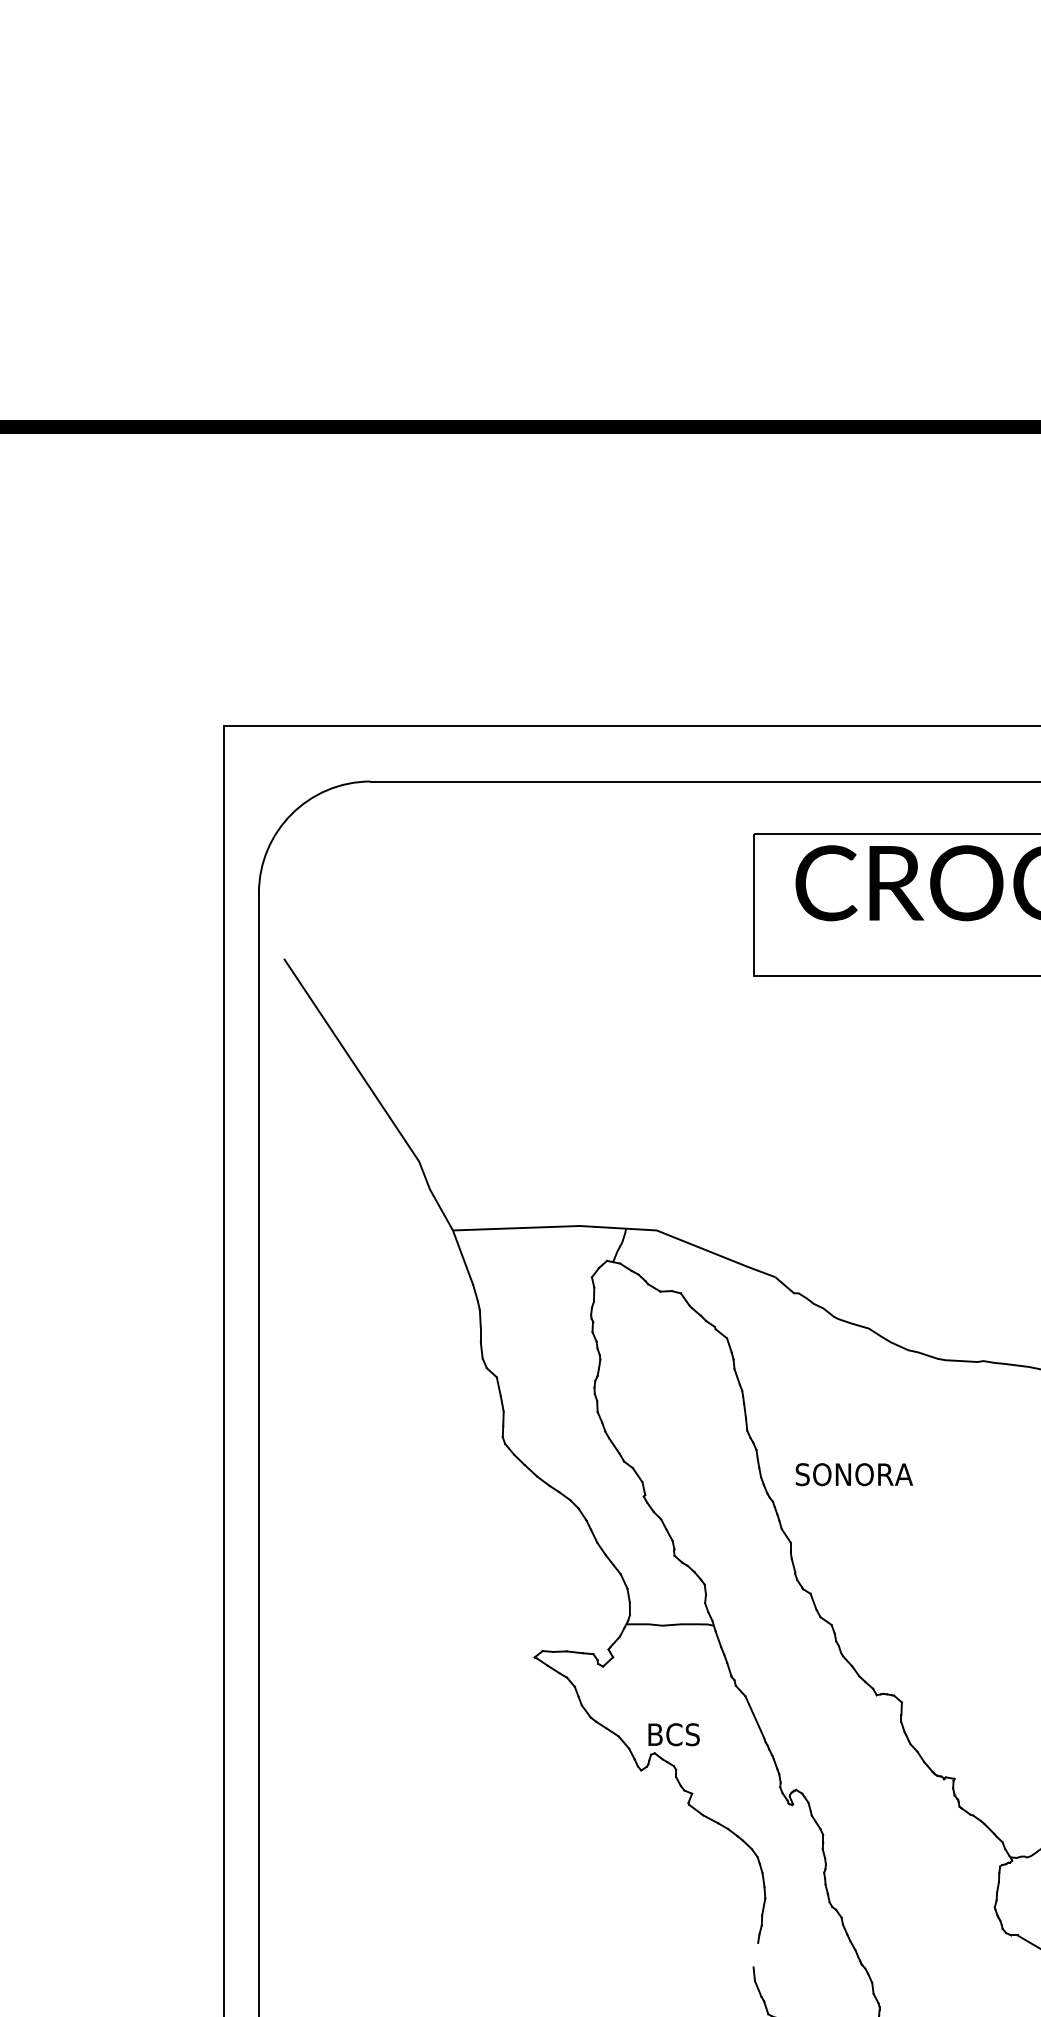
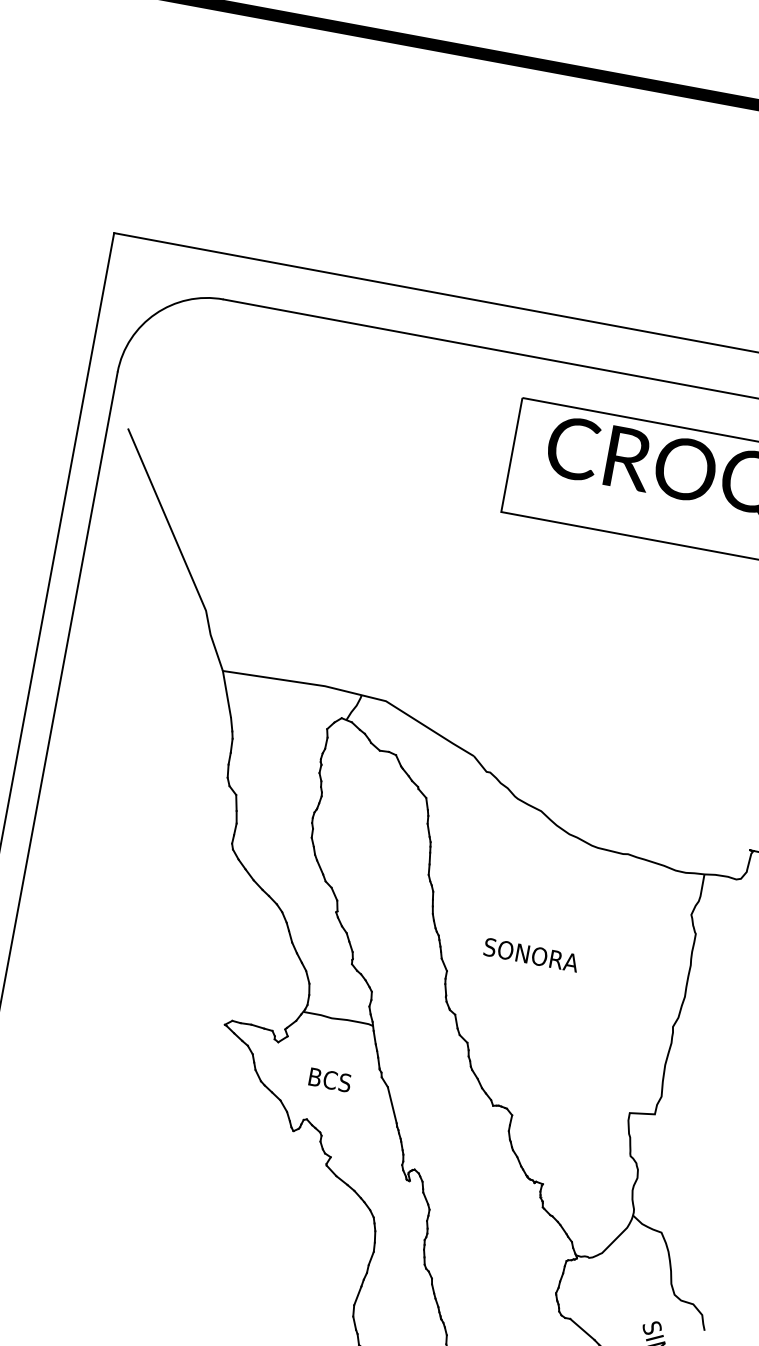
text: (853, 1474) -> (530, 954), moved
text: (673, 1734) -> (329, 1079), moved
line: (755, 1955) -> (357, 1296), added

